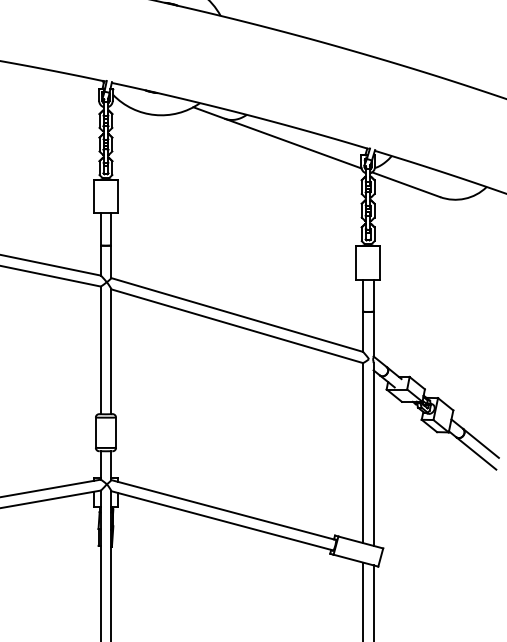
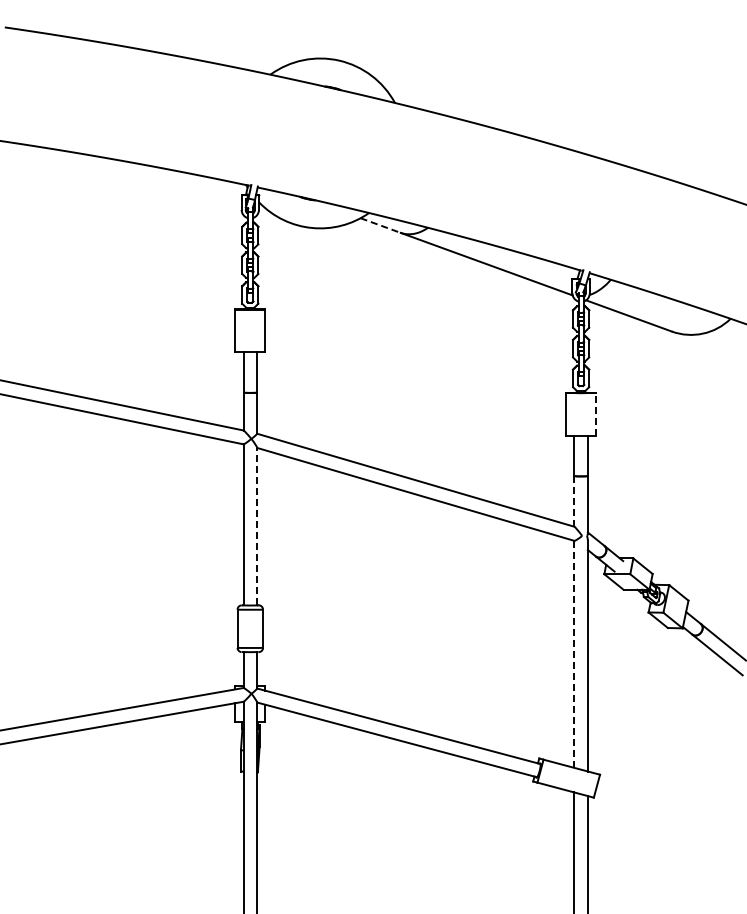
line: (209, 113) -> (381, 225), solid -> dashed
line: (379, 262) -> (595, 413), solid -> dashed
line: (362, 331) -> (574, 501), solid -> dashed
line: (111, 351) -> (257, 526), solid -> dashed
line: (362, 453) -> (574, 654), solid -> dashed

